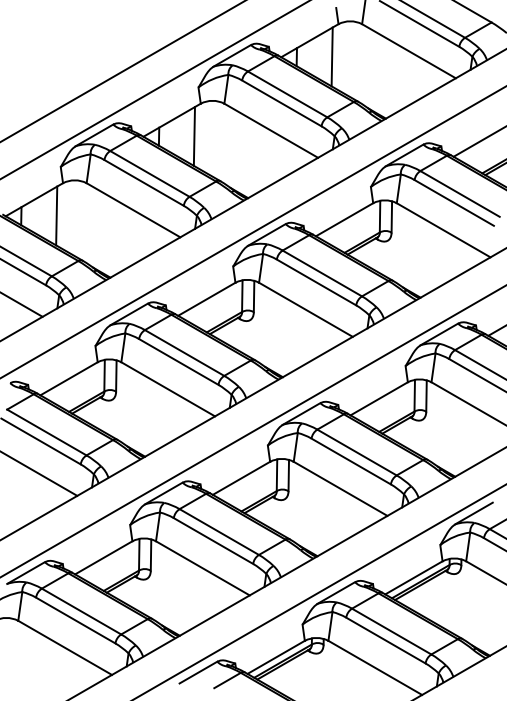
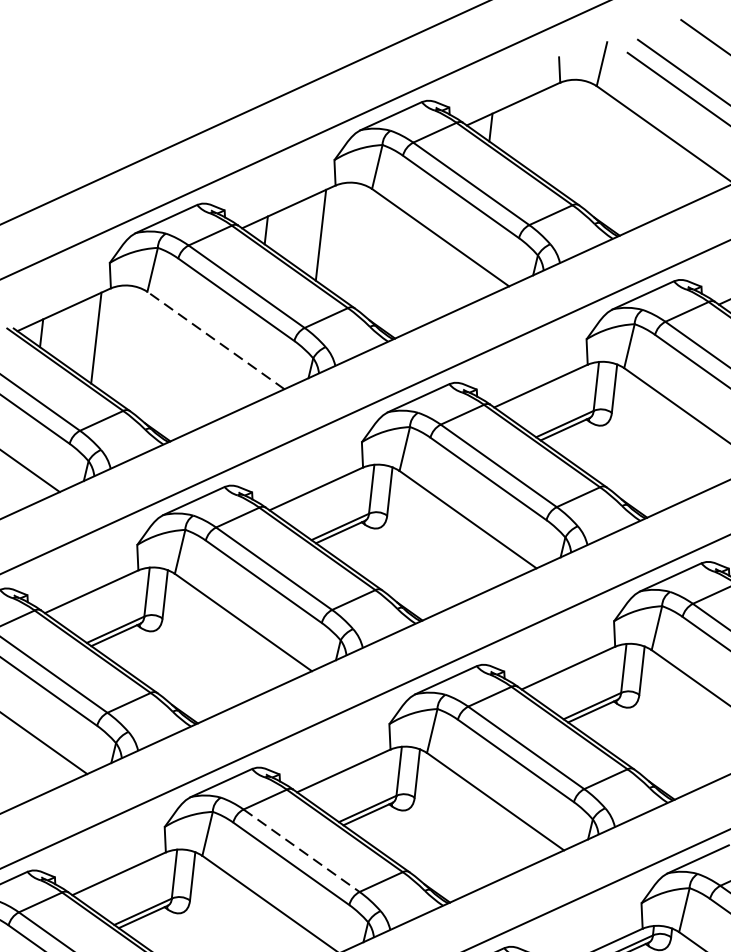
line: (331, 56) -> (544, 131), removed
line: (133, 210) -> (215, 340), solid -> dashed
line: (219, 532) -> (301, 851), solid -> dashed

